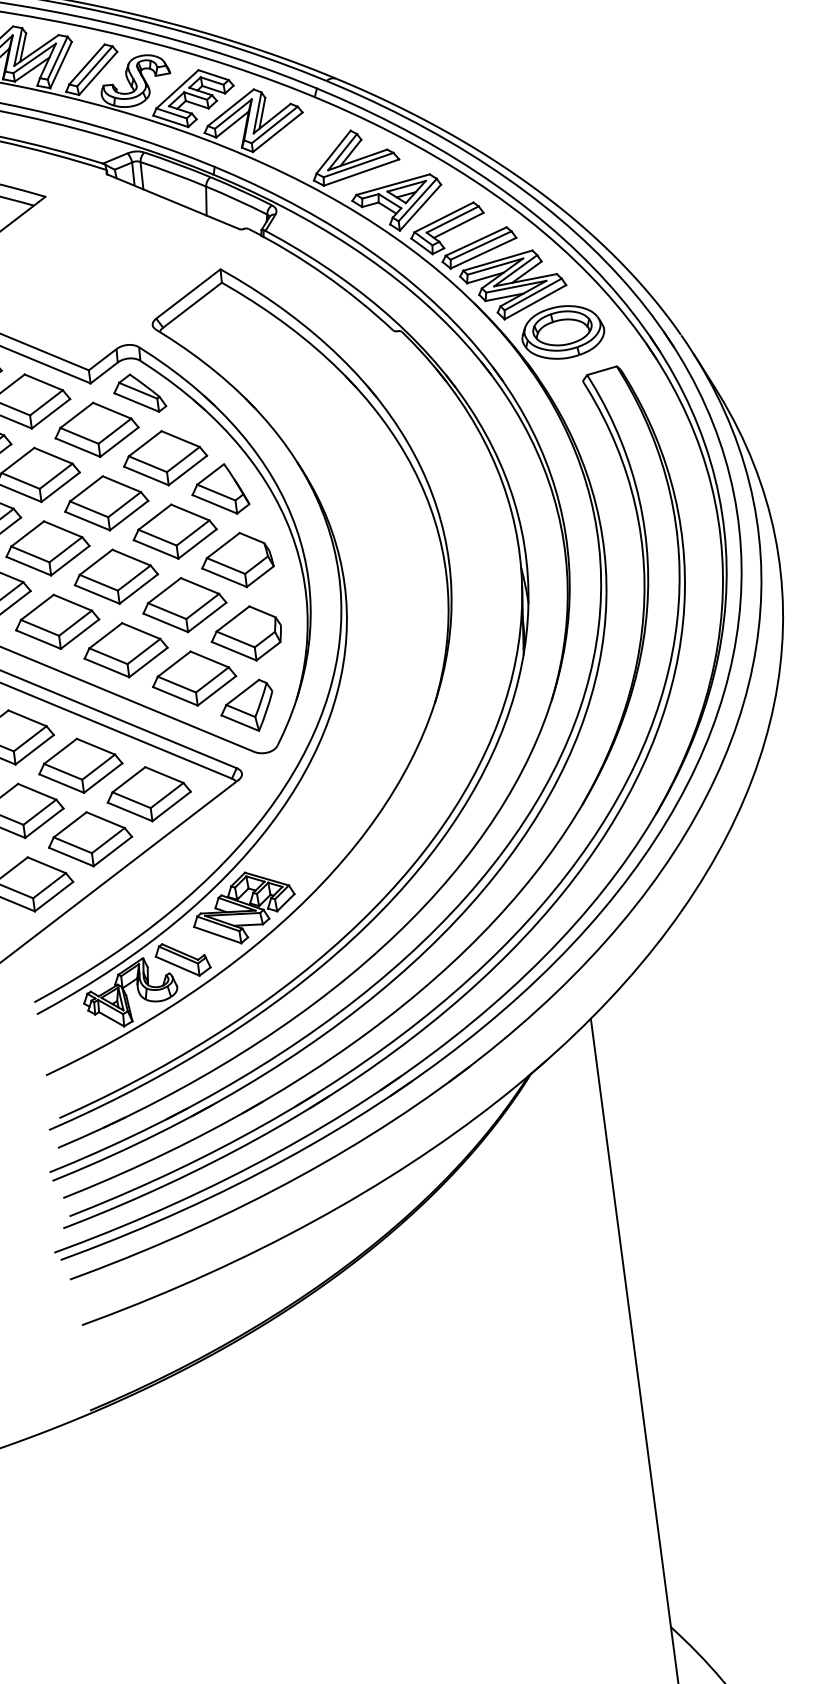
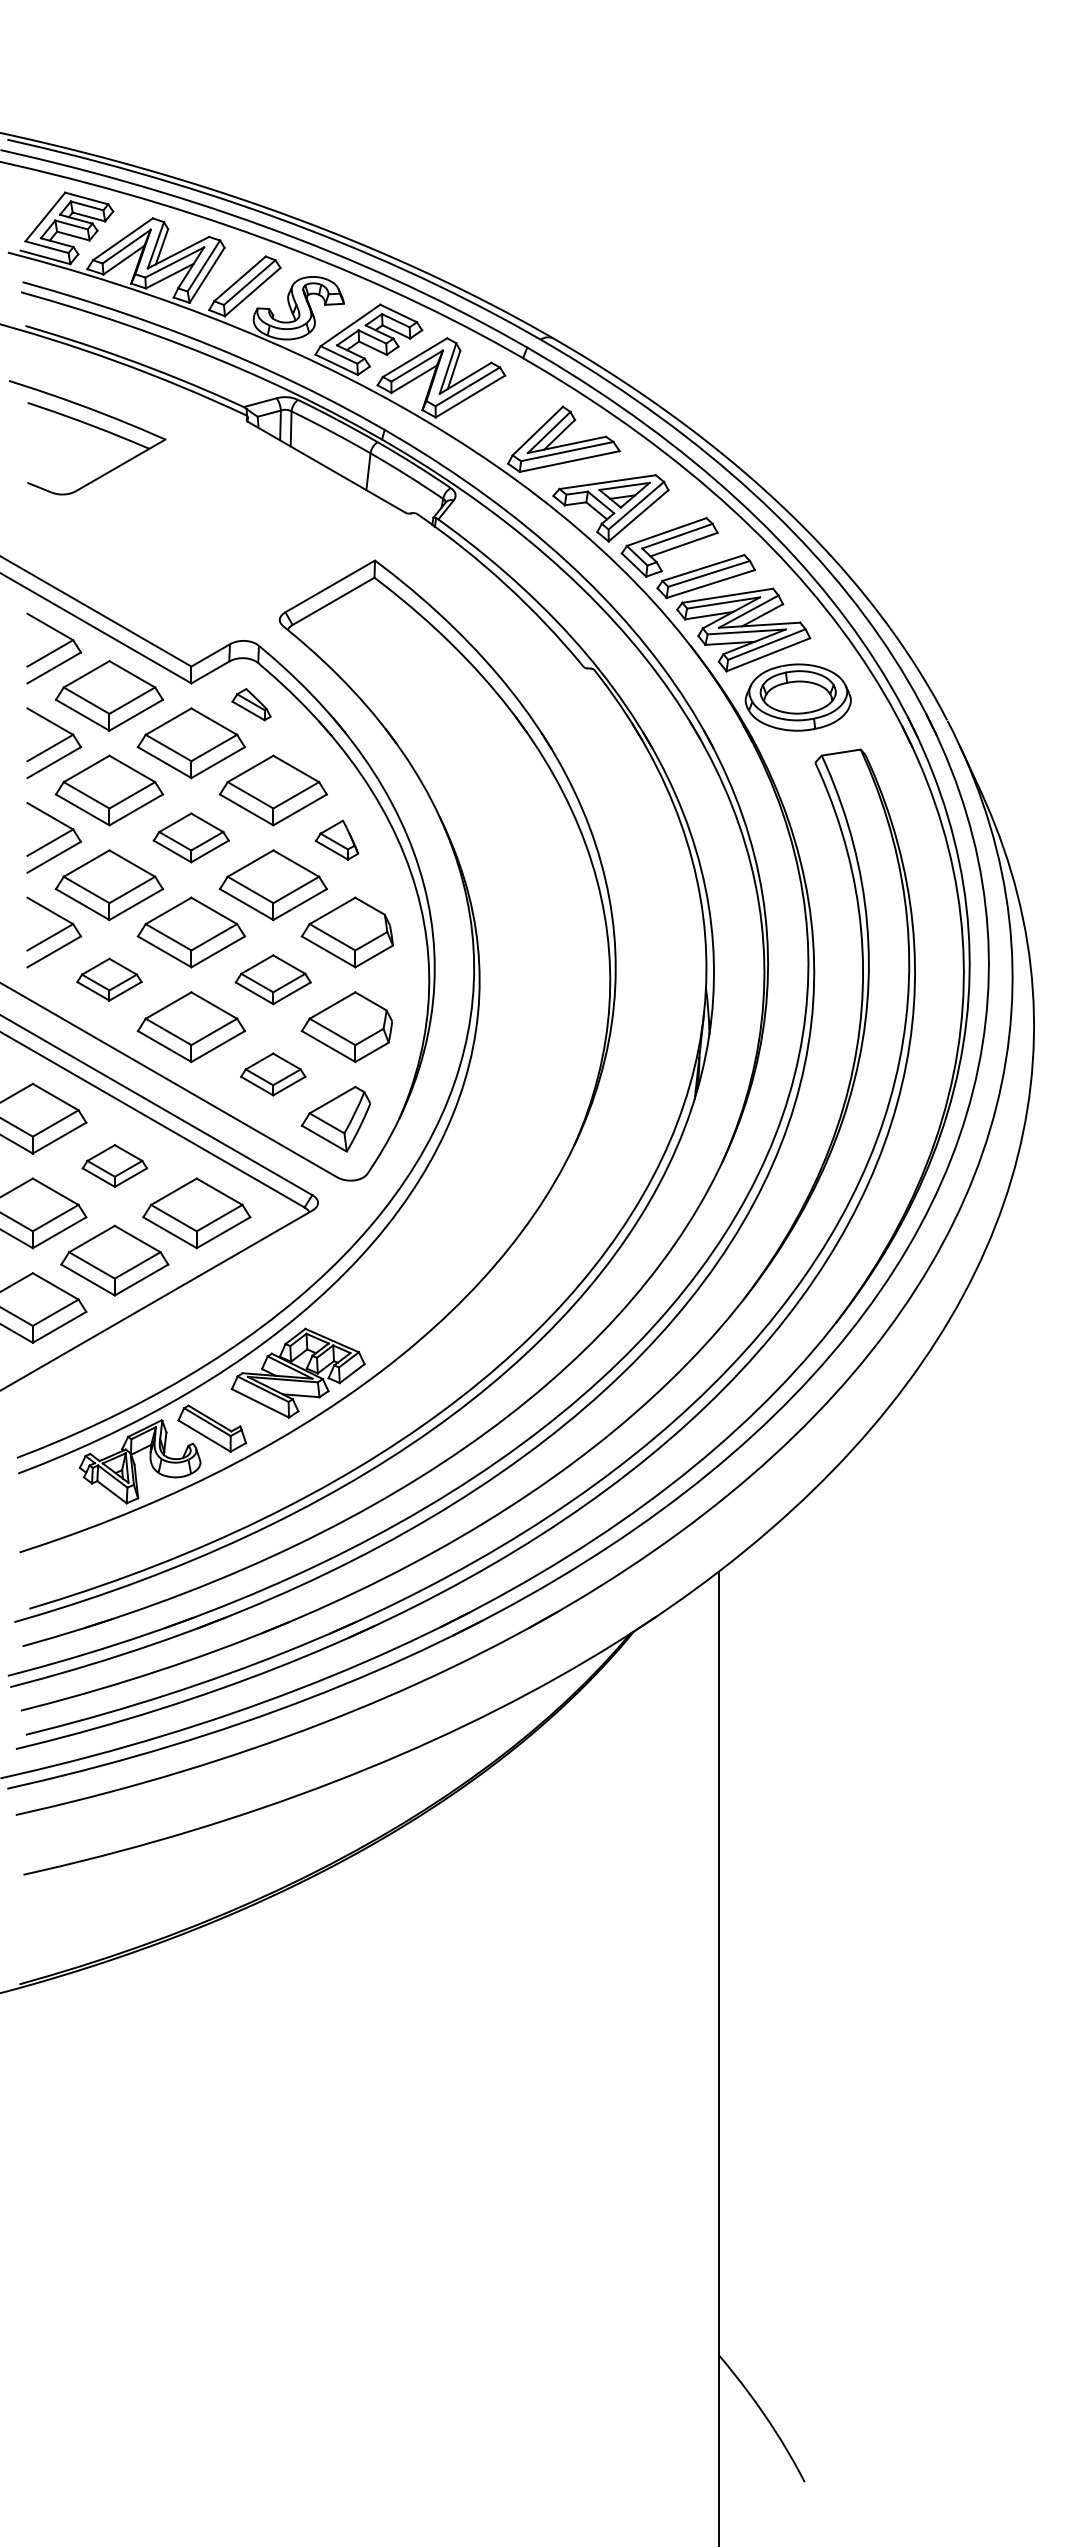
part: (139, 393) -> (251, 704), size x0.6
part: (219, 489) -> (336, 839), size x0.6
part: (105, 503) -> (190, 837), size x0.7
part: (183, 604) -> (272, 979), size x0.7
part: (57, 621) -> (109, 979), size x0.6
part: (193, 678) -> (272, 1074), size x0.6
part: (80, 765) -> (114, 1165), size x0.6

